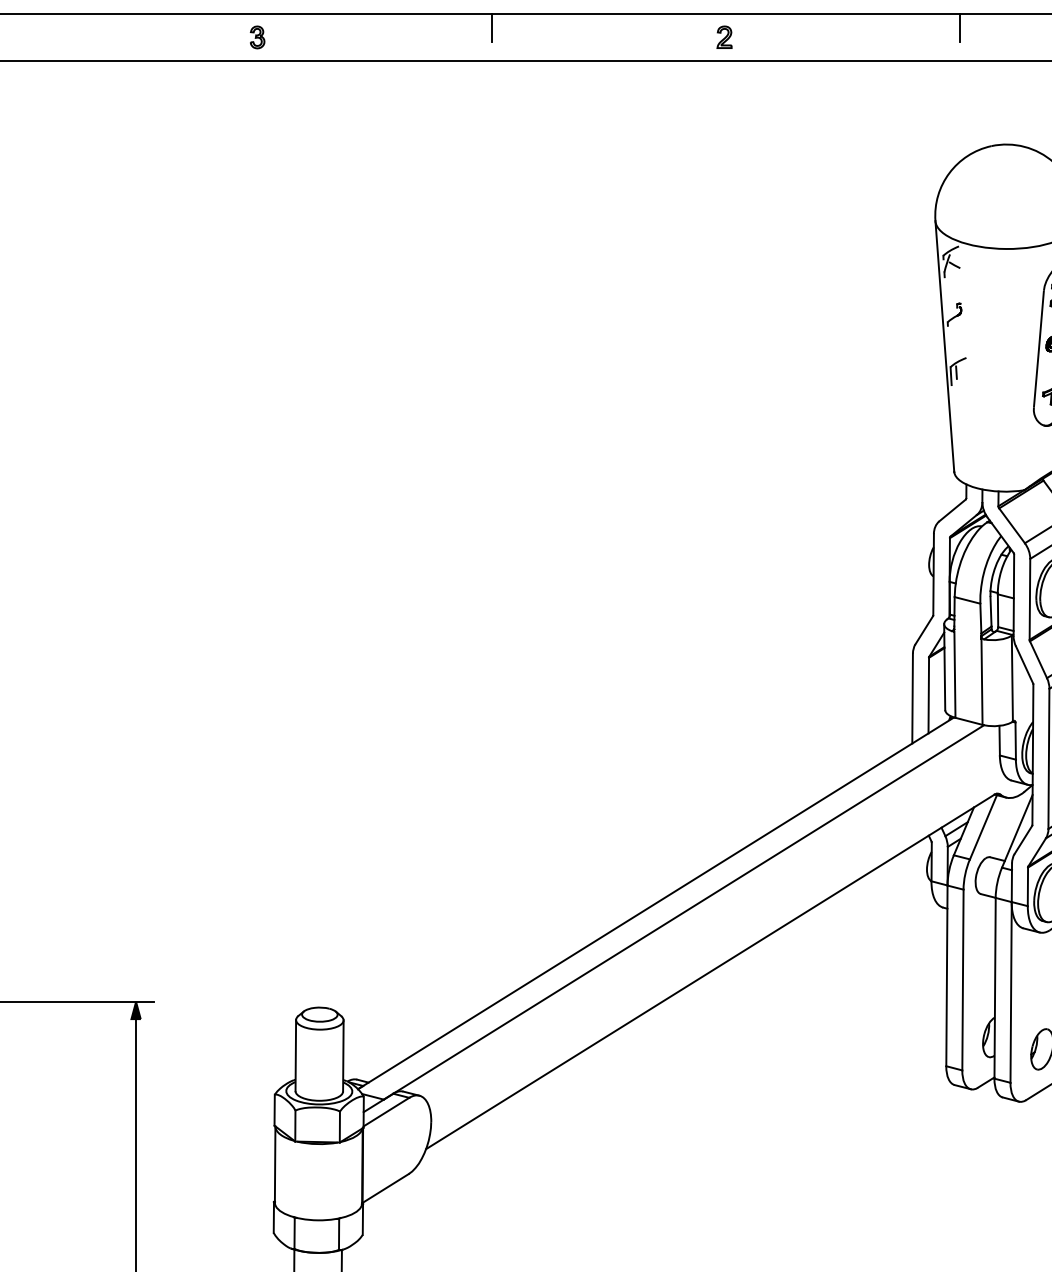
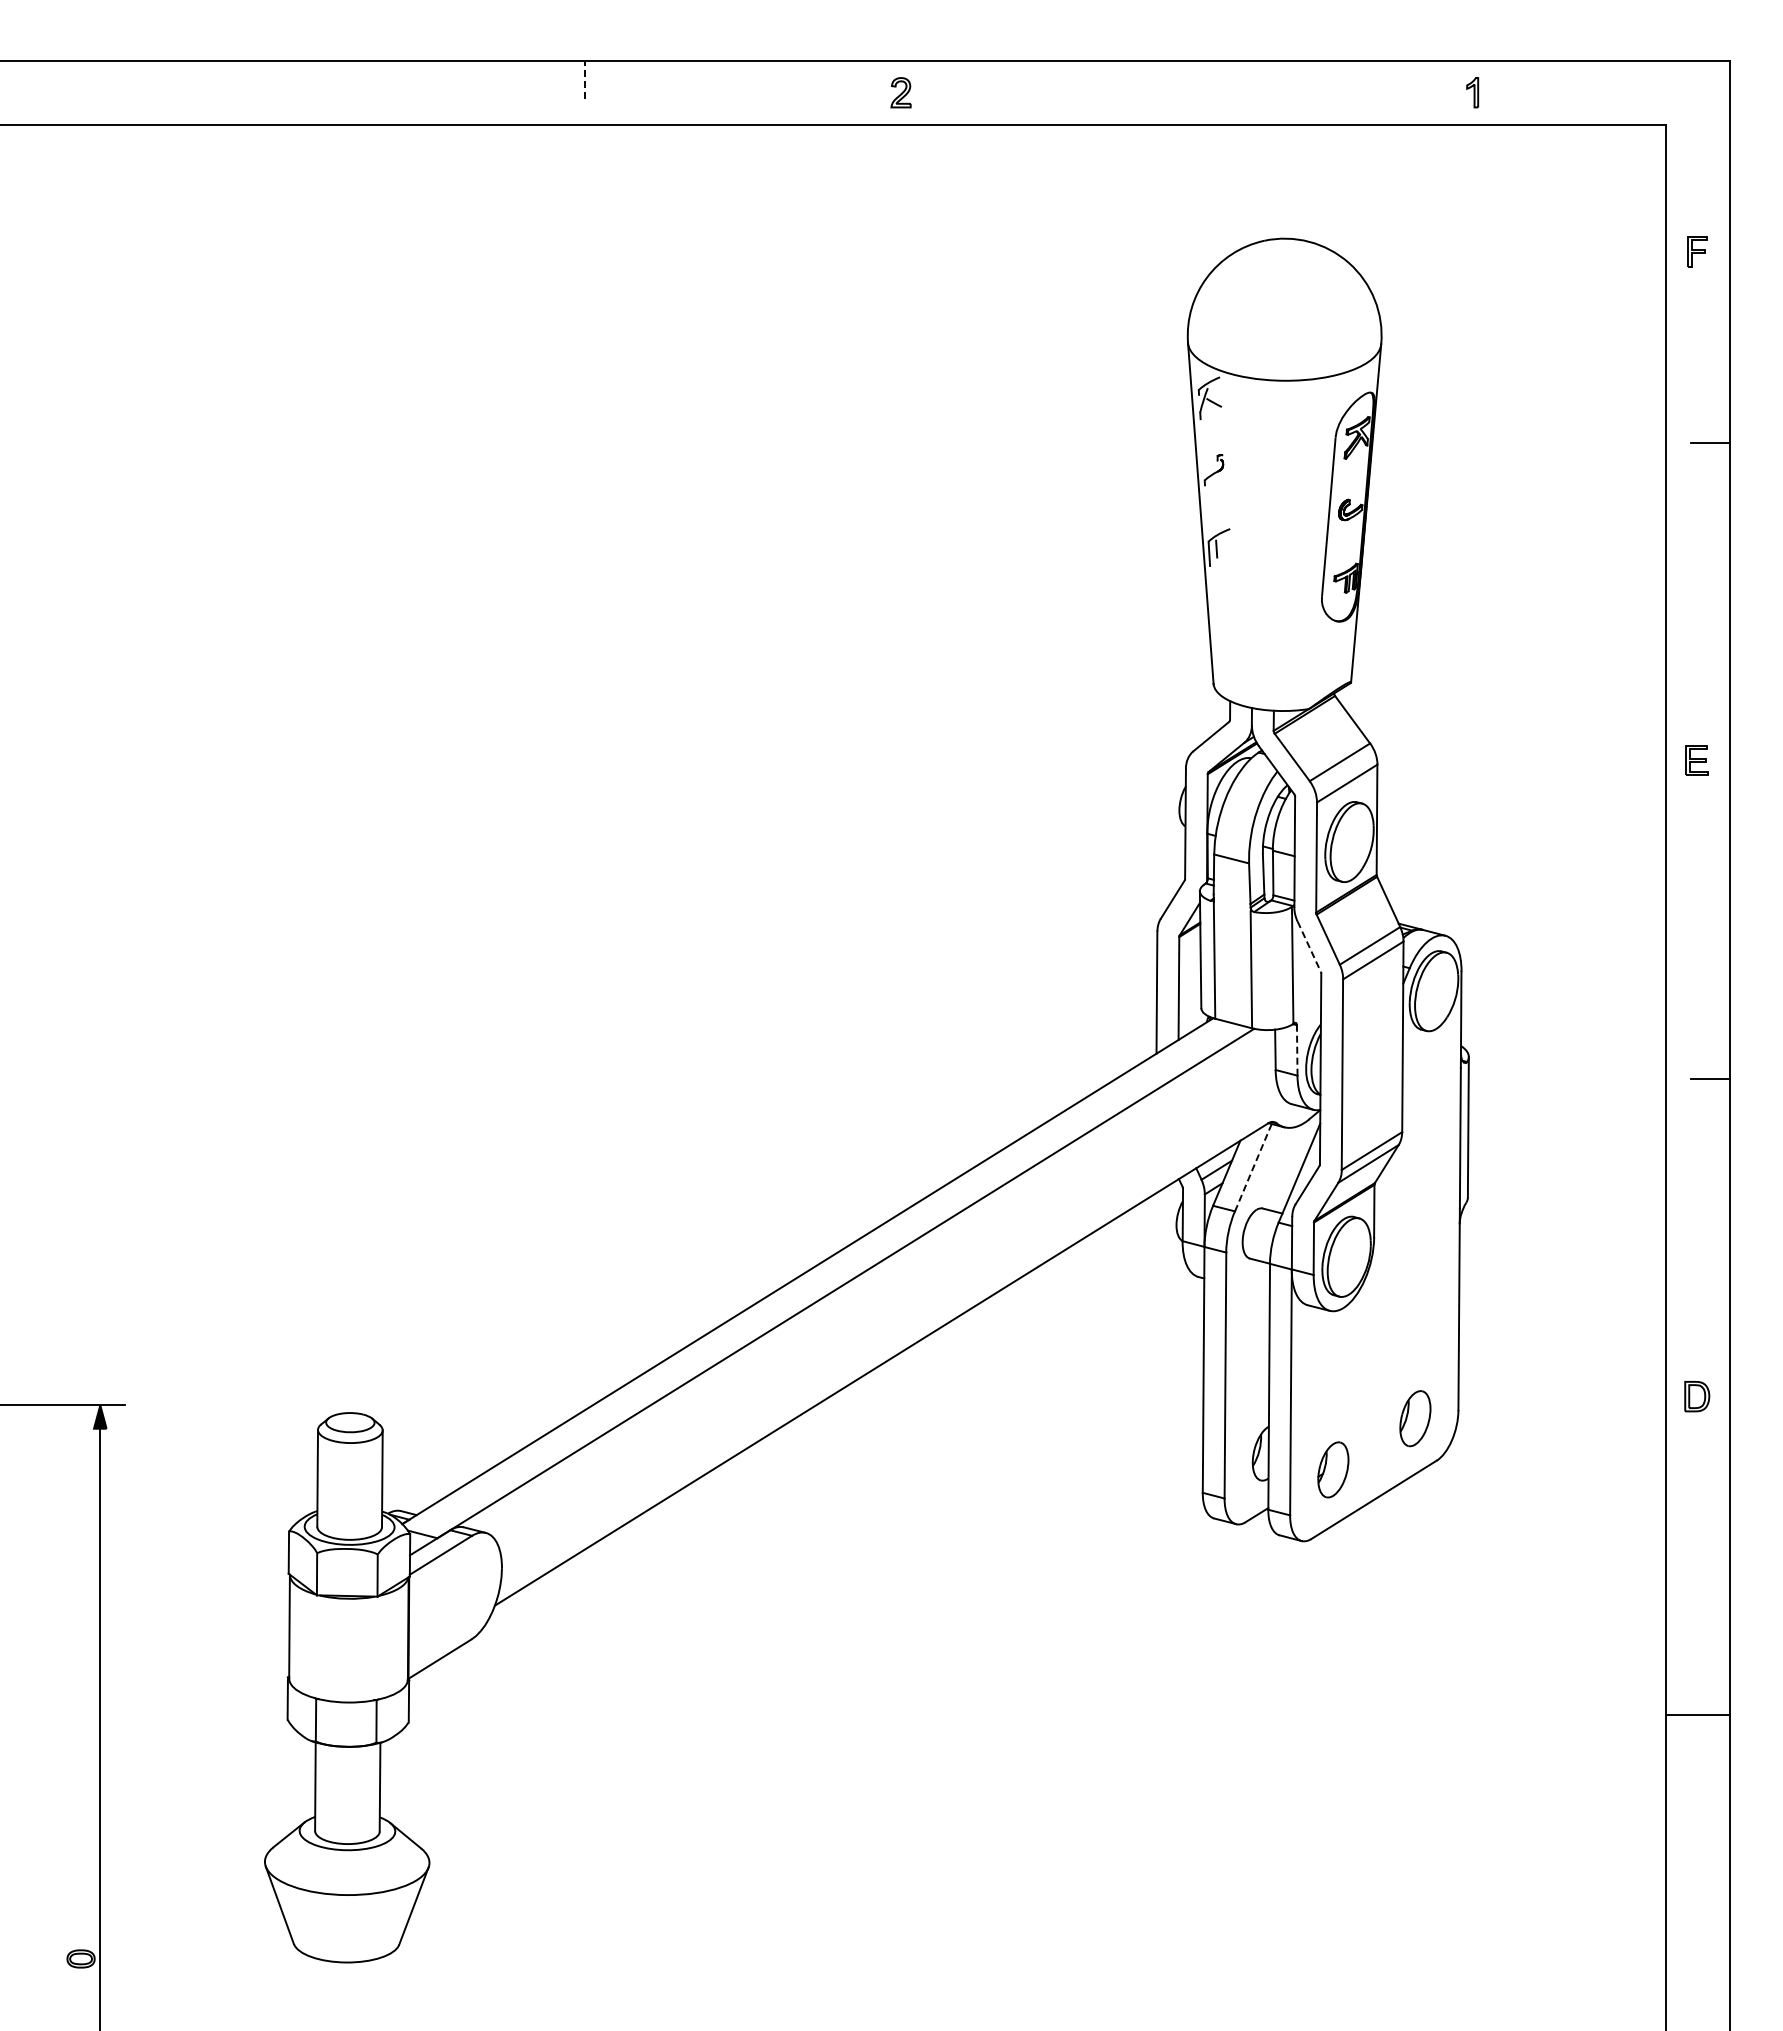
line: (491, 27) -> (584, 79), solid -> dashed
line: (959, 27) -> (1220, 79), removed
part: (257, 37) -> (265, 92), removed
line: (1024, 664) -> (1309, 946), solid -> dashed
line: (1015, 740) -> (1297, 1049), solid -> dashed
line: (983, 827) -> (1253, 1168), solid -> dashed

